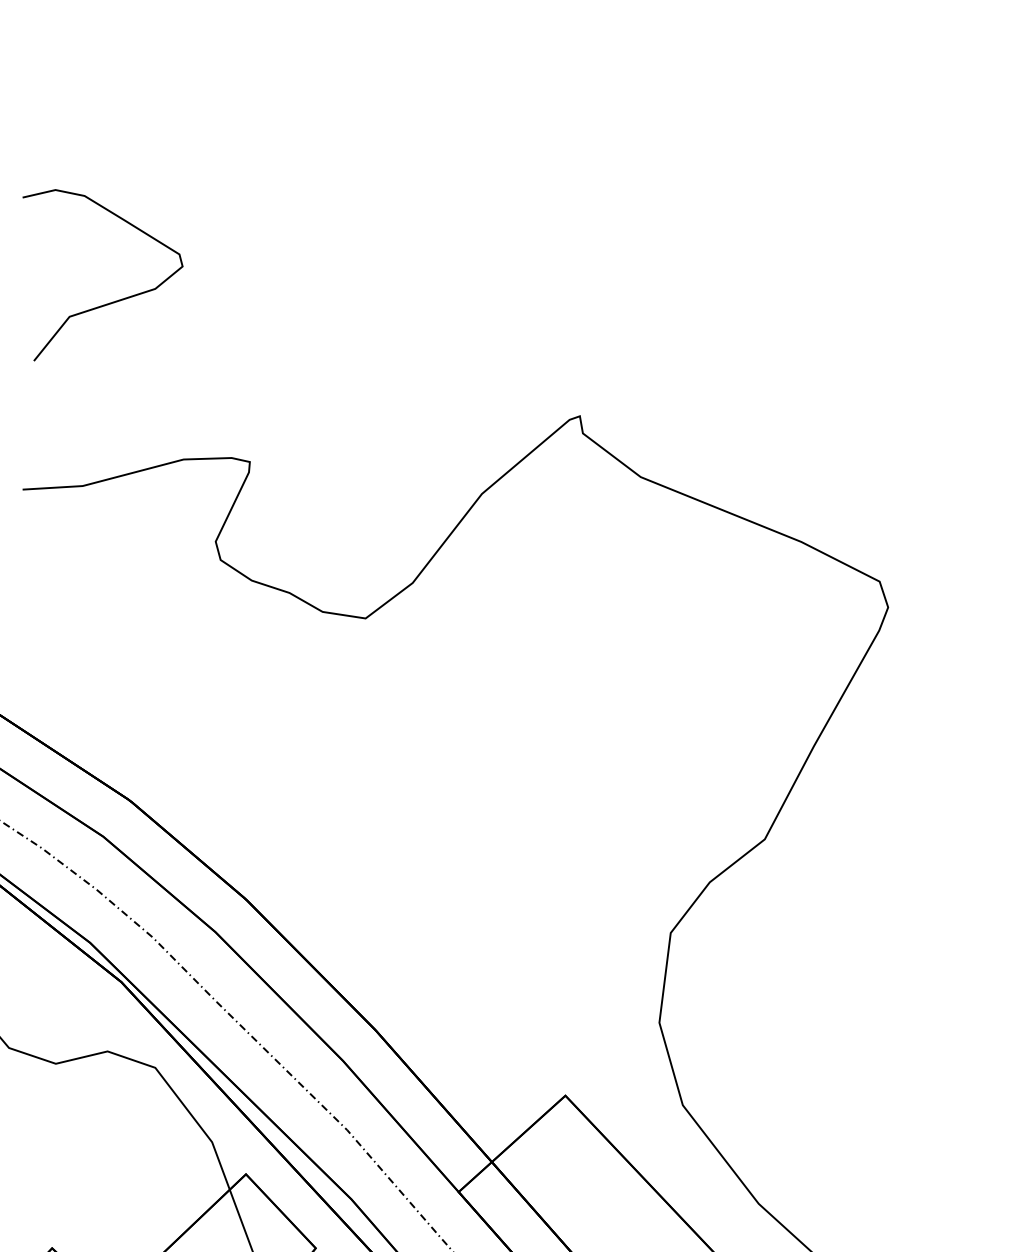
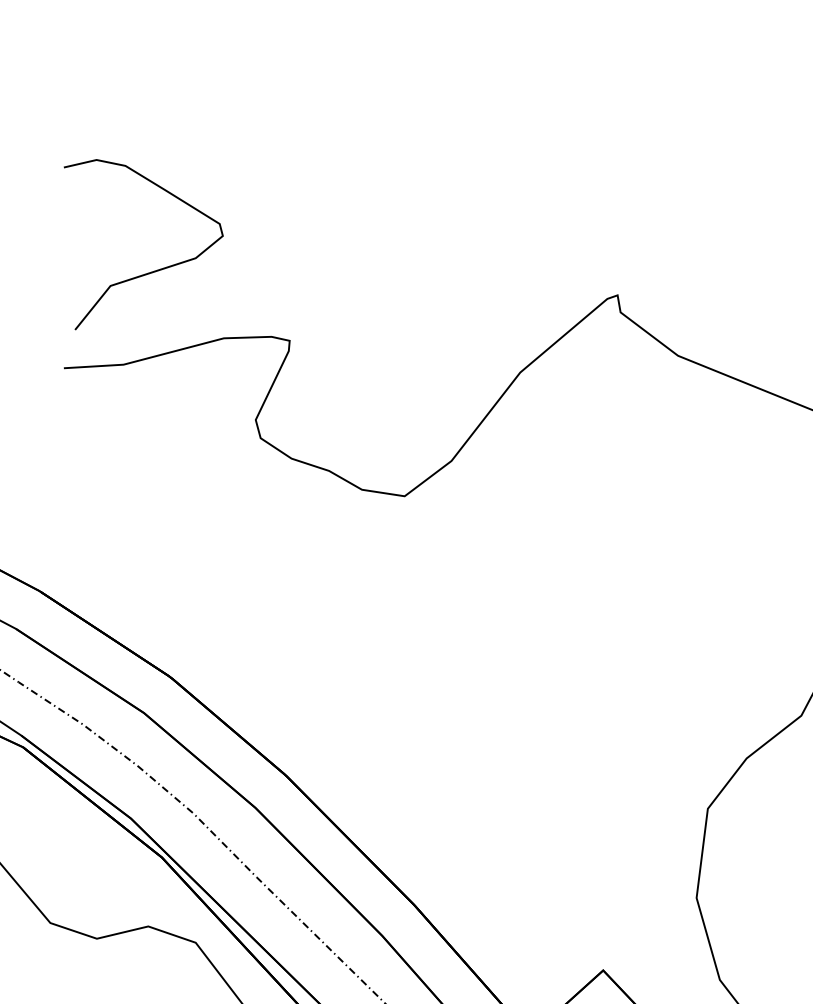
curve: (112, 301) -> (153, 270), moved

